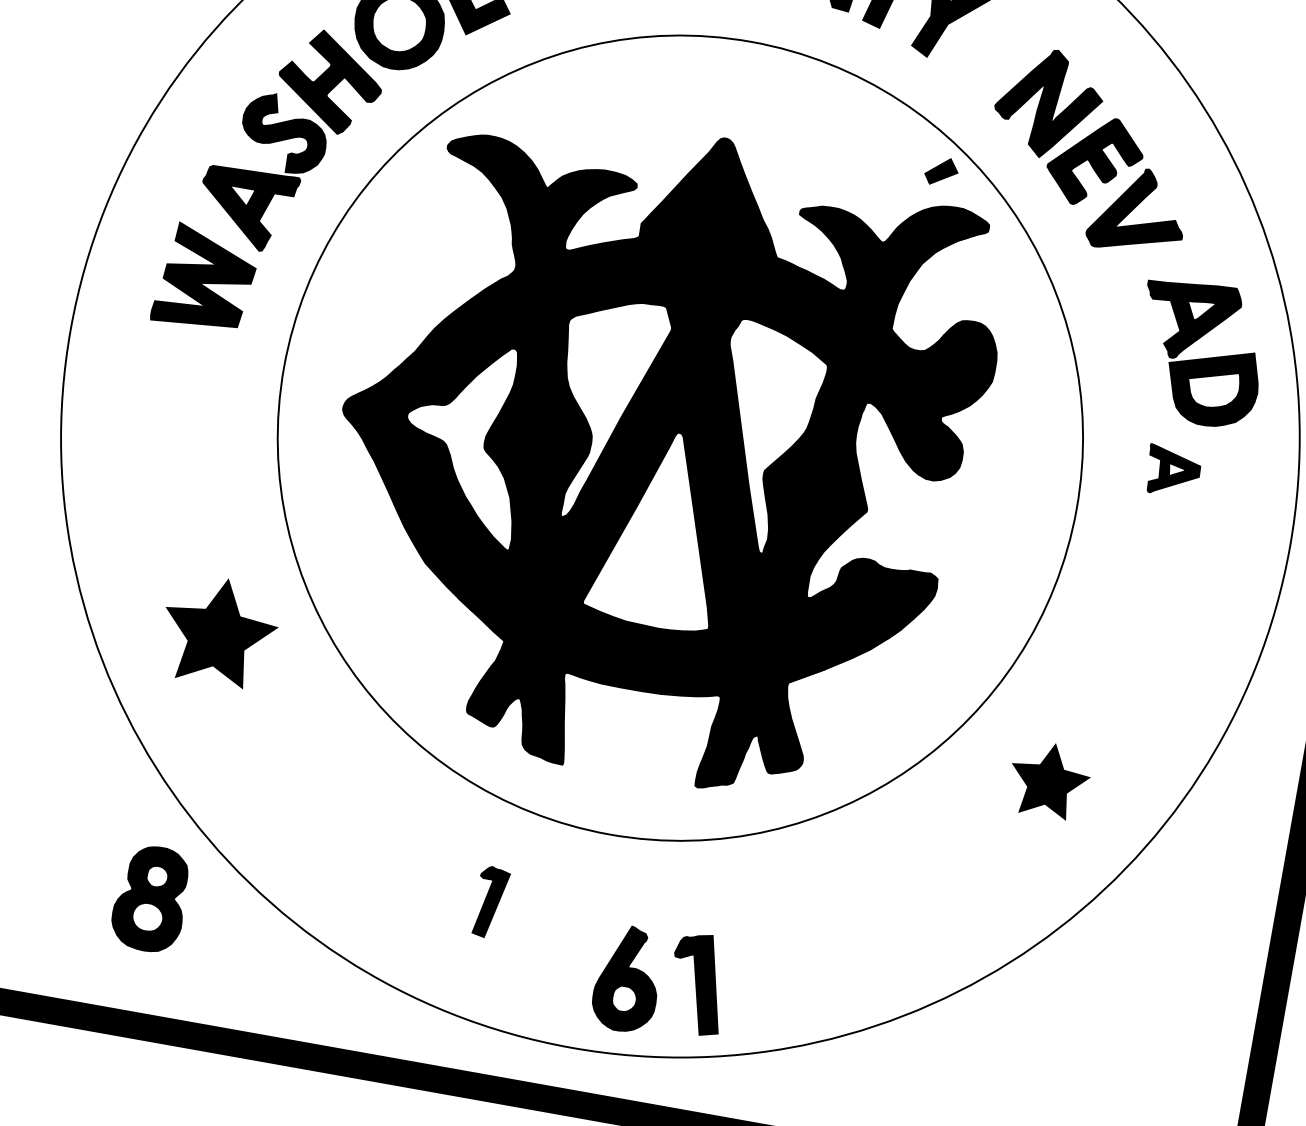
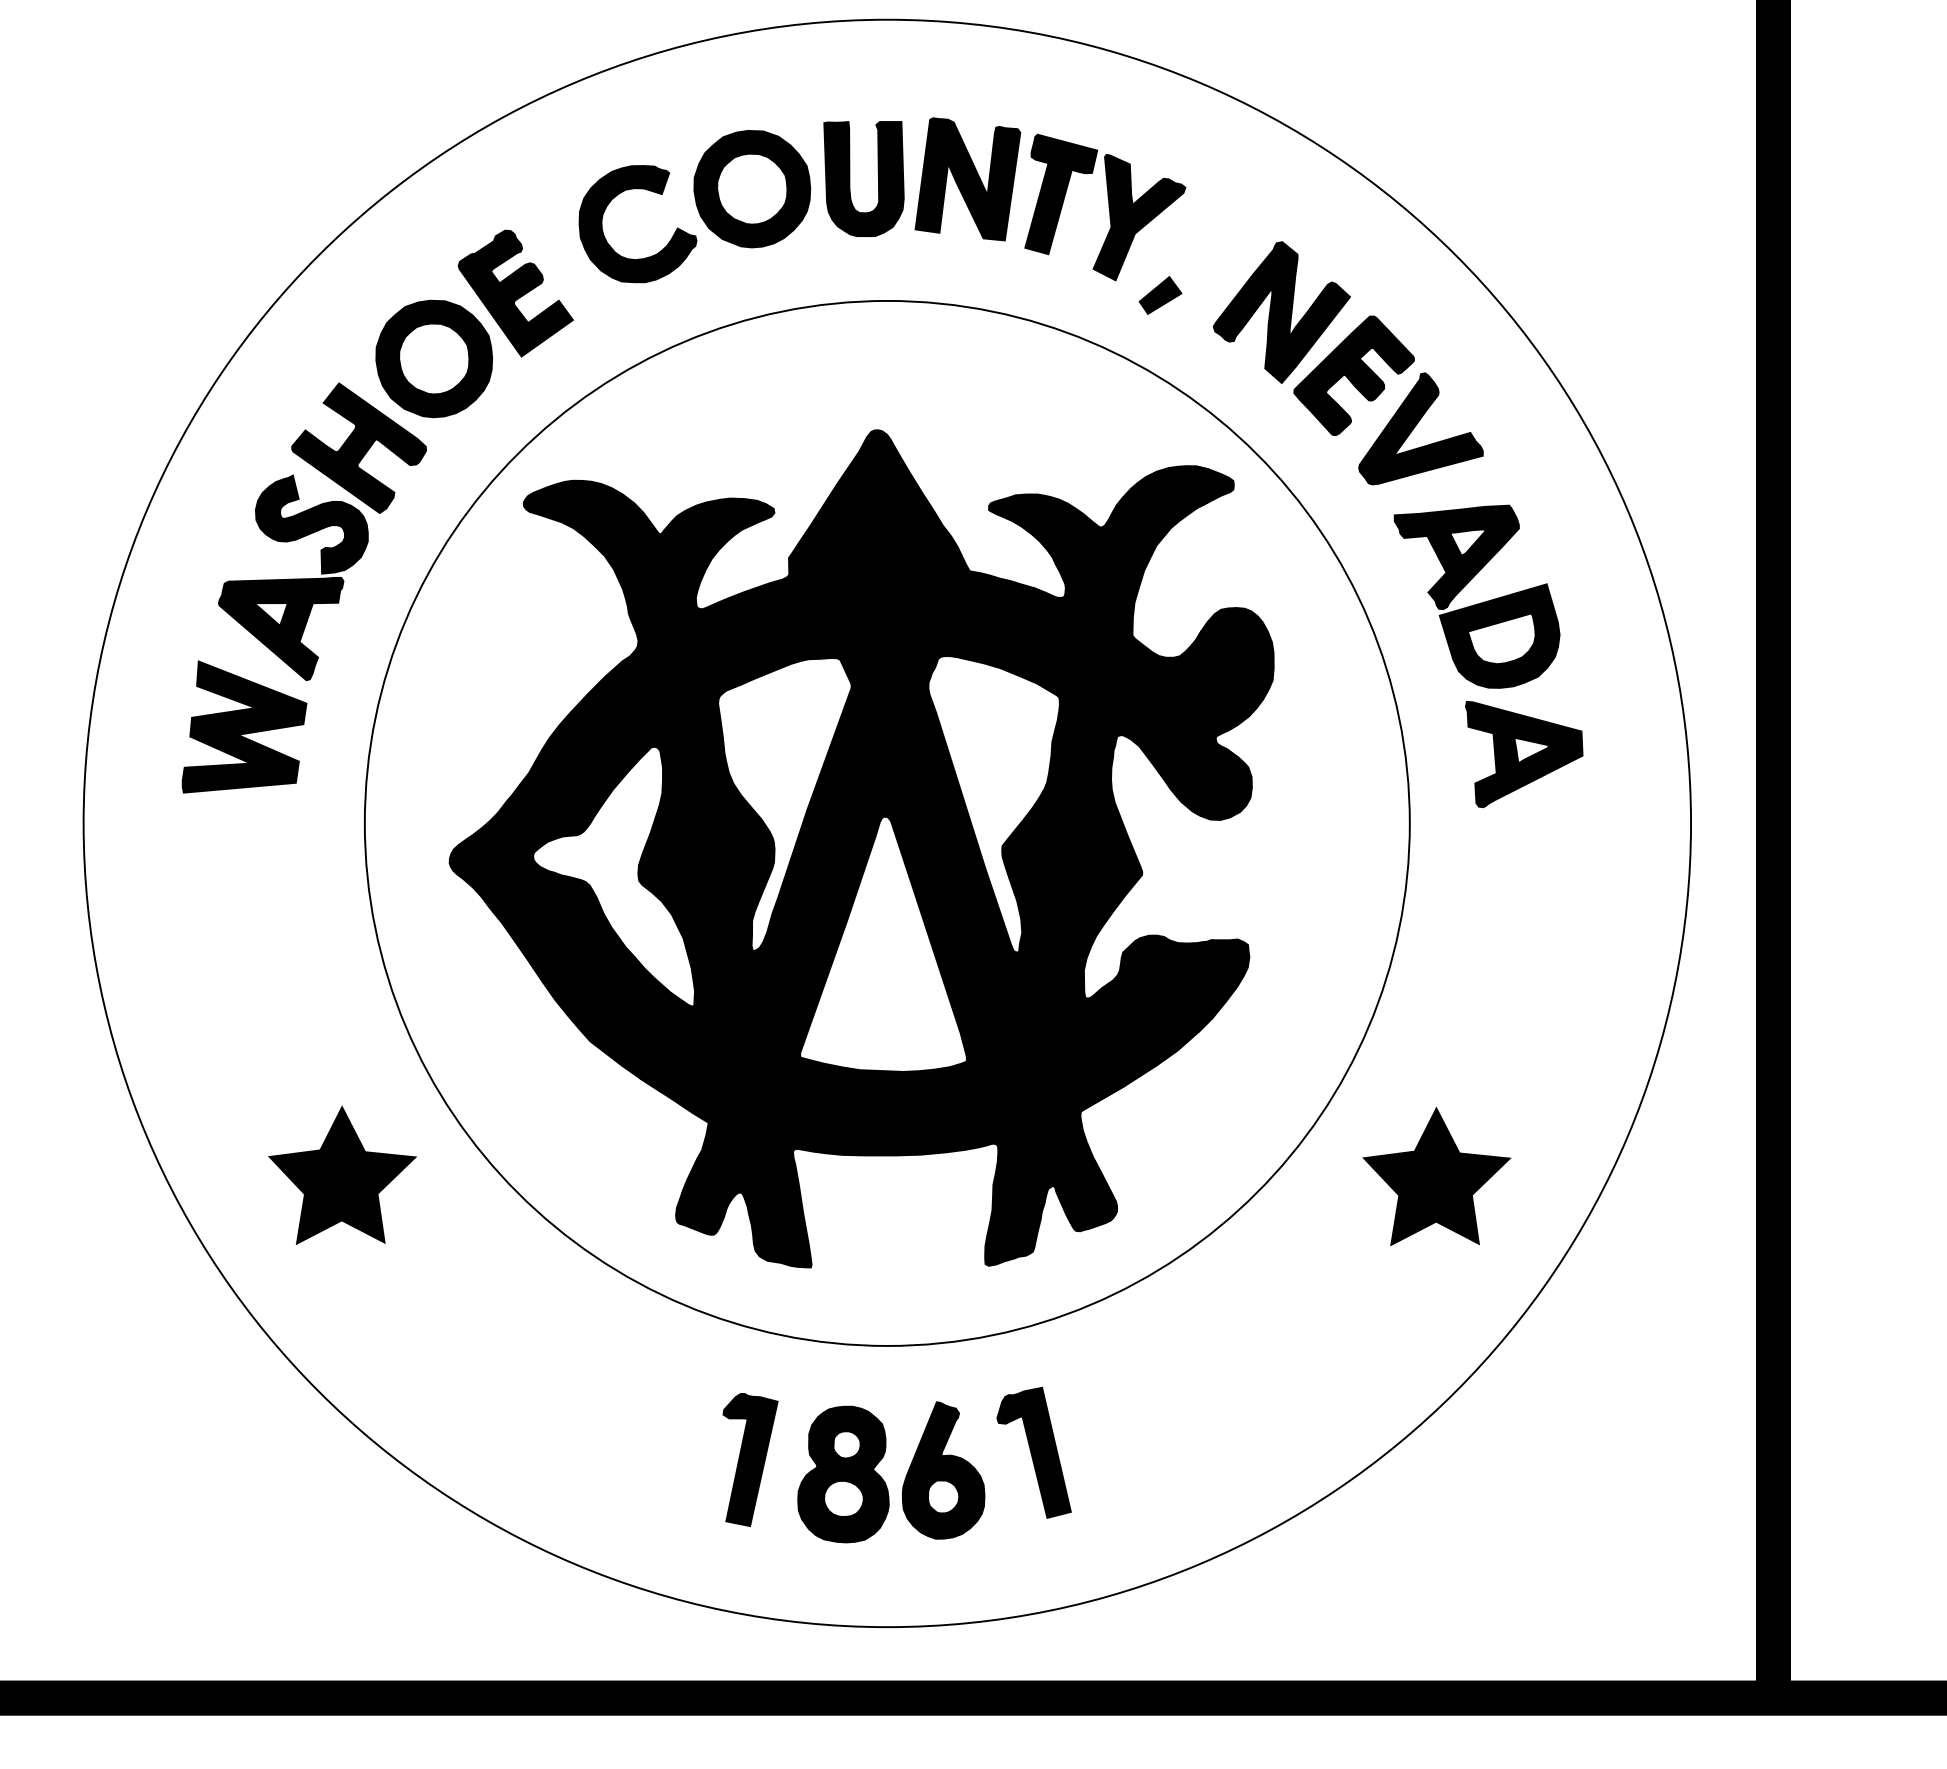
part: (941, 171) -> (1160, 295), moved
part: (1199, 358) -> (1477, 603), moved
part: (1173, 471) -> (1524, 754), size x1.67
part: (1049, 780) -> (1436, 1176), size x1.43
part: (150, 898) -> (843, 1474), moved
part: (490, 902) -> (750, 1459), size x1.43
part: (628, 979) -> (943, 1470), moved
part: (697, 983) -> (1033, 1452), moved

